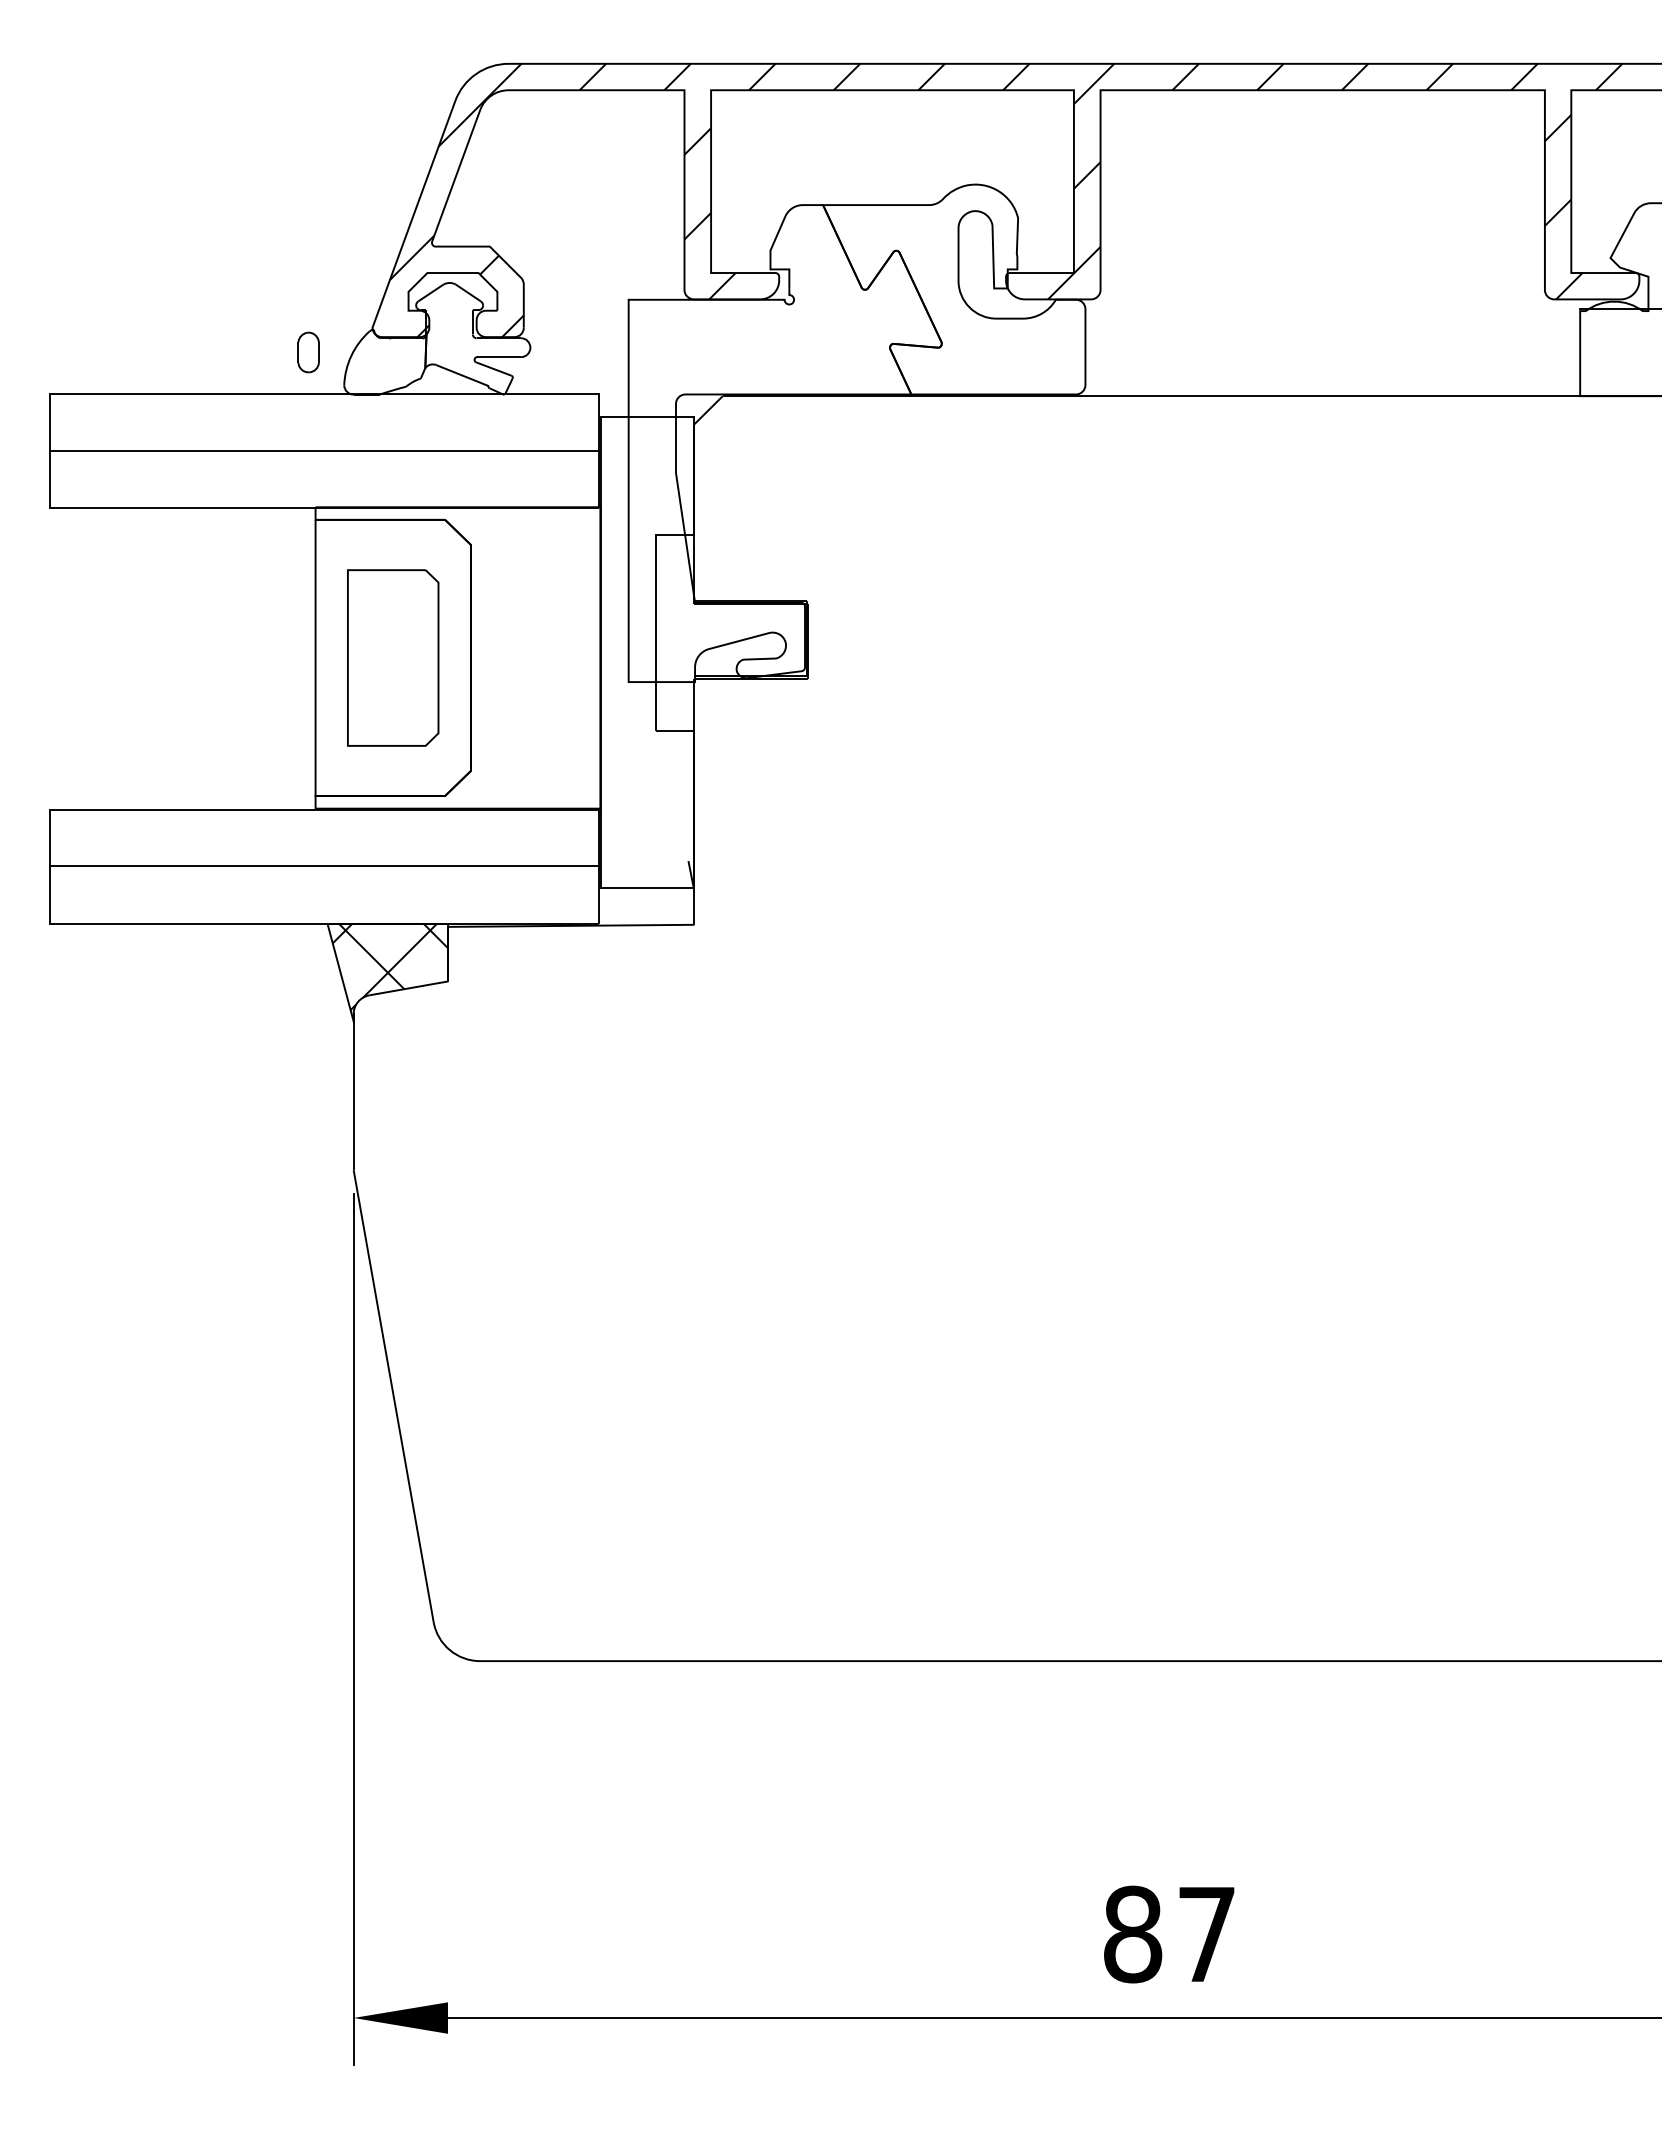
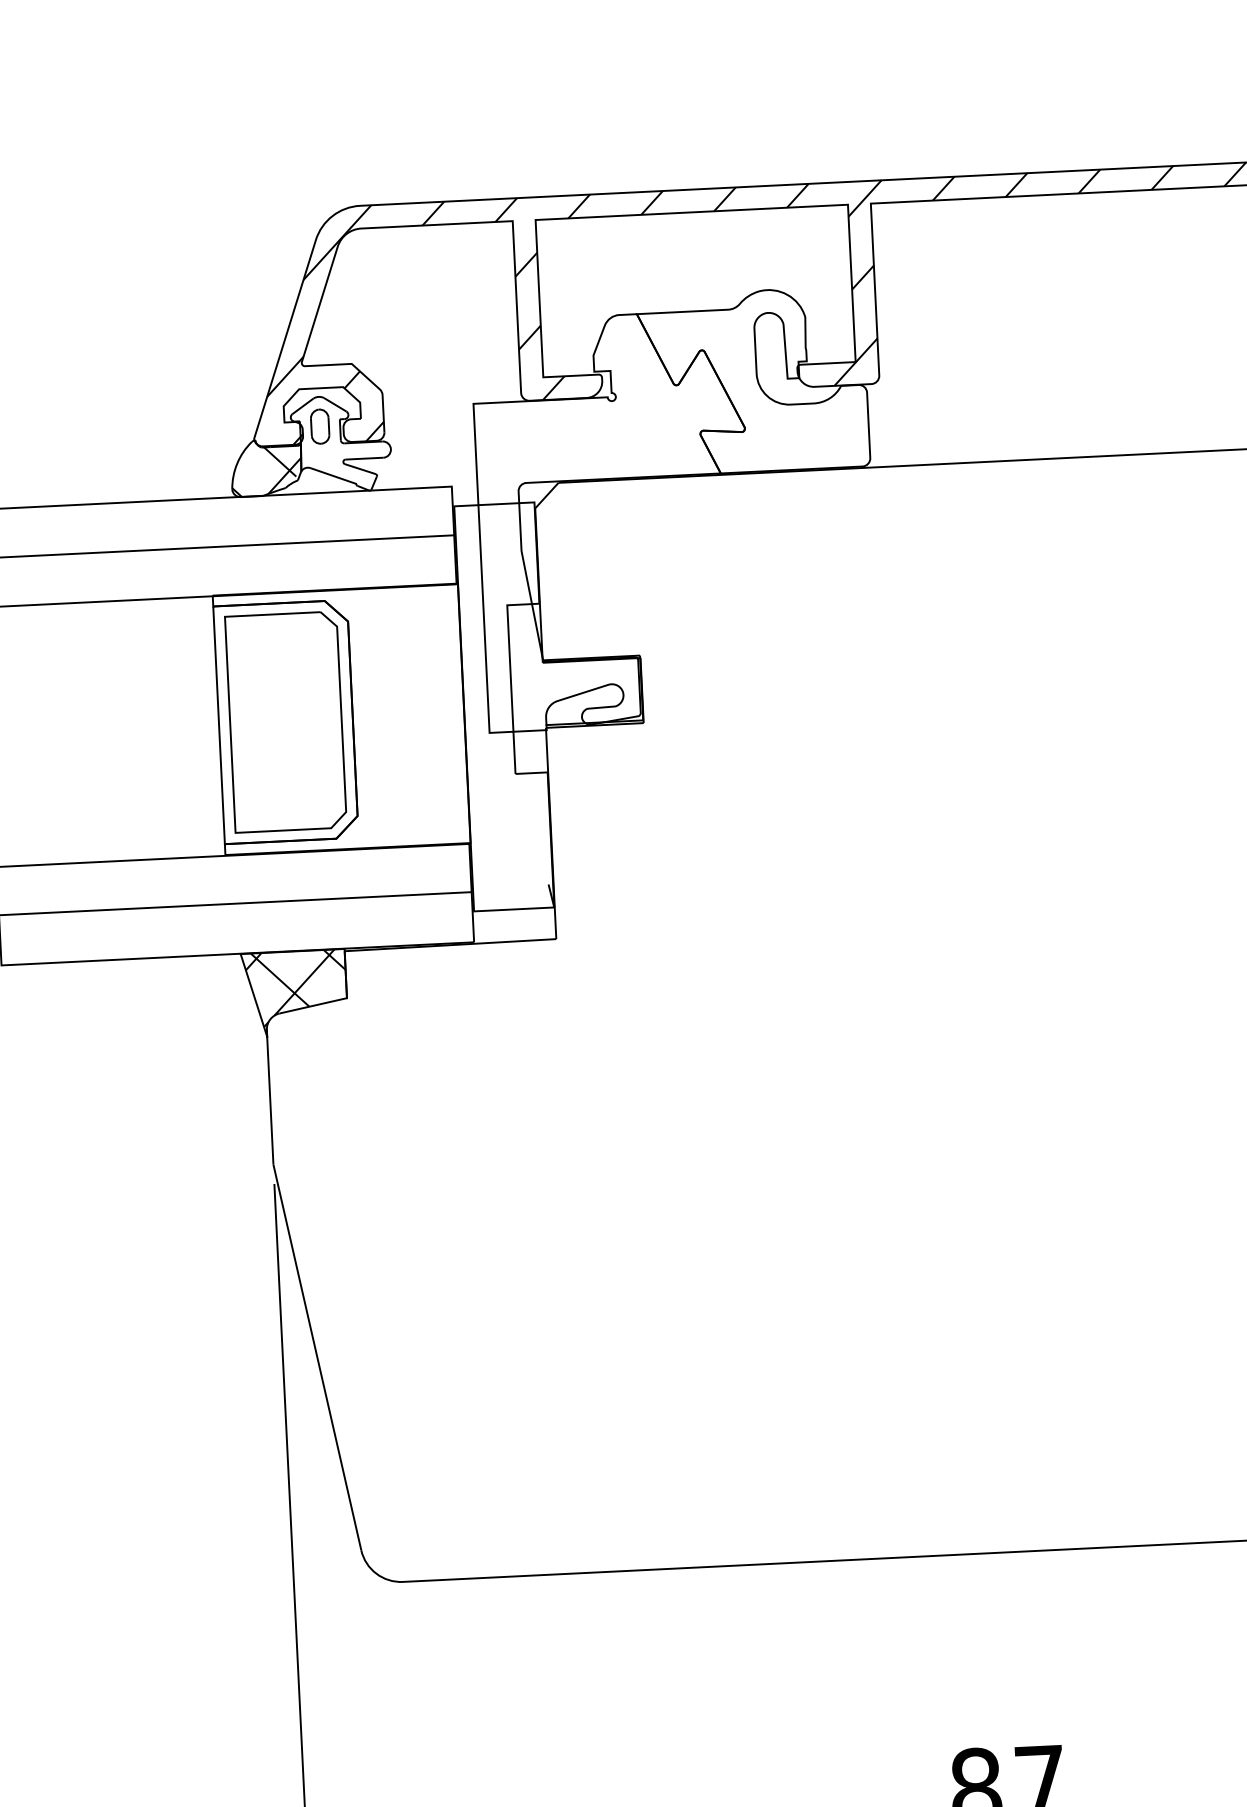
part: (308, 352) -> (320, 426), moved
hatch: (384, 366) -> (266, 471), added
part: (392, 657) -> (285, 721), size x1.43

